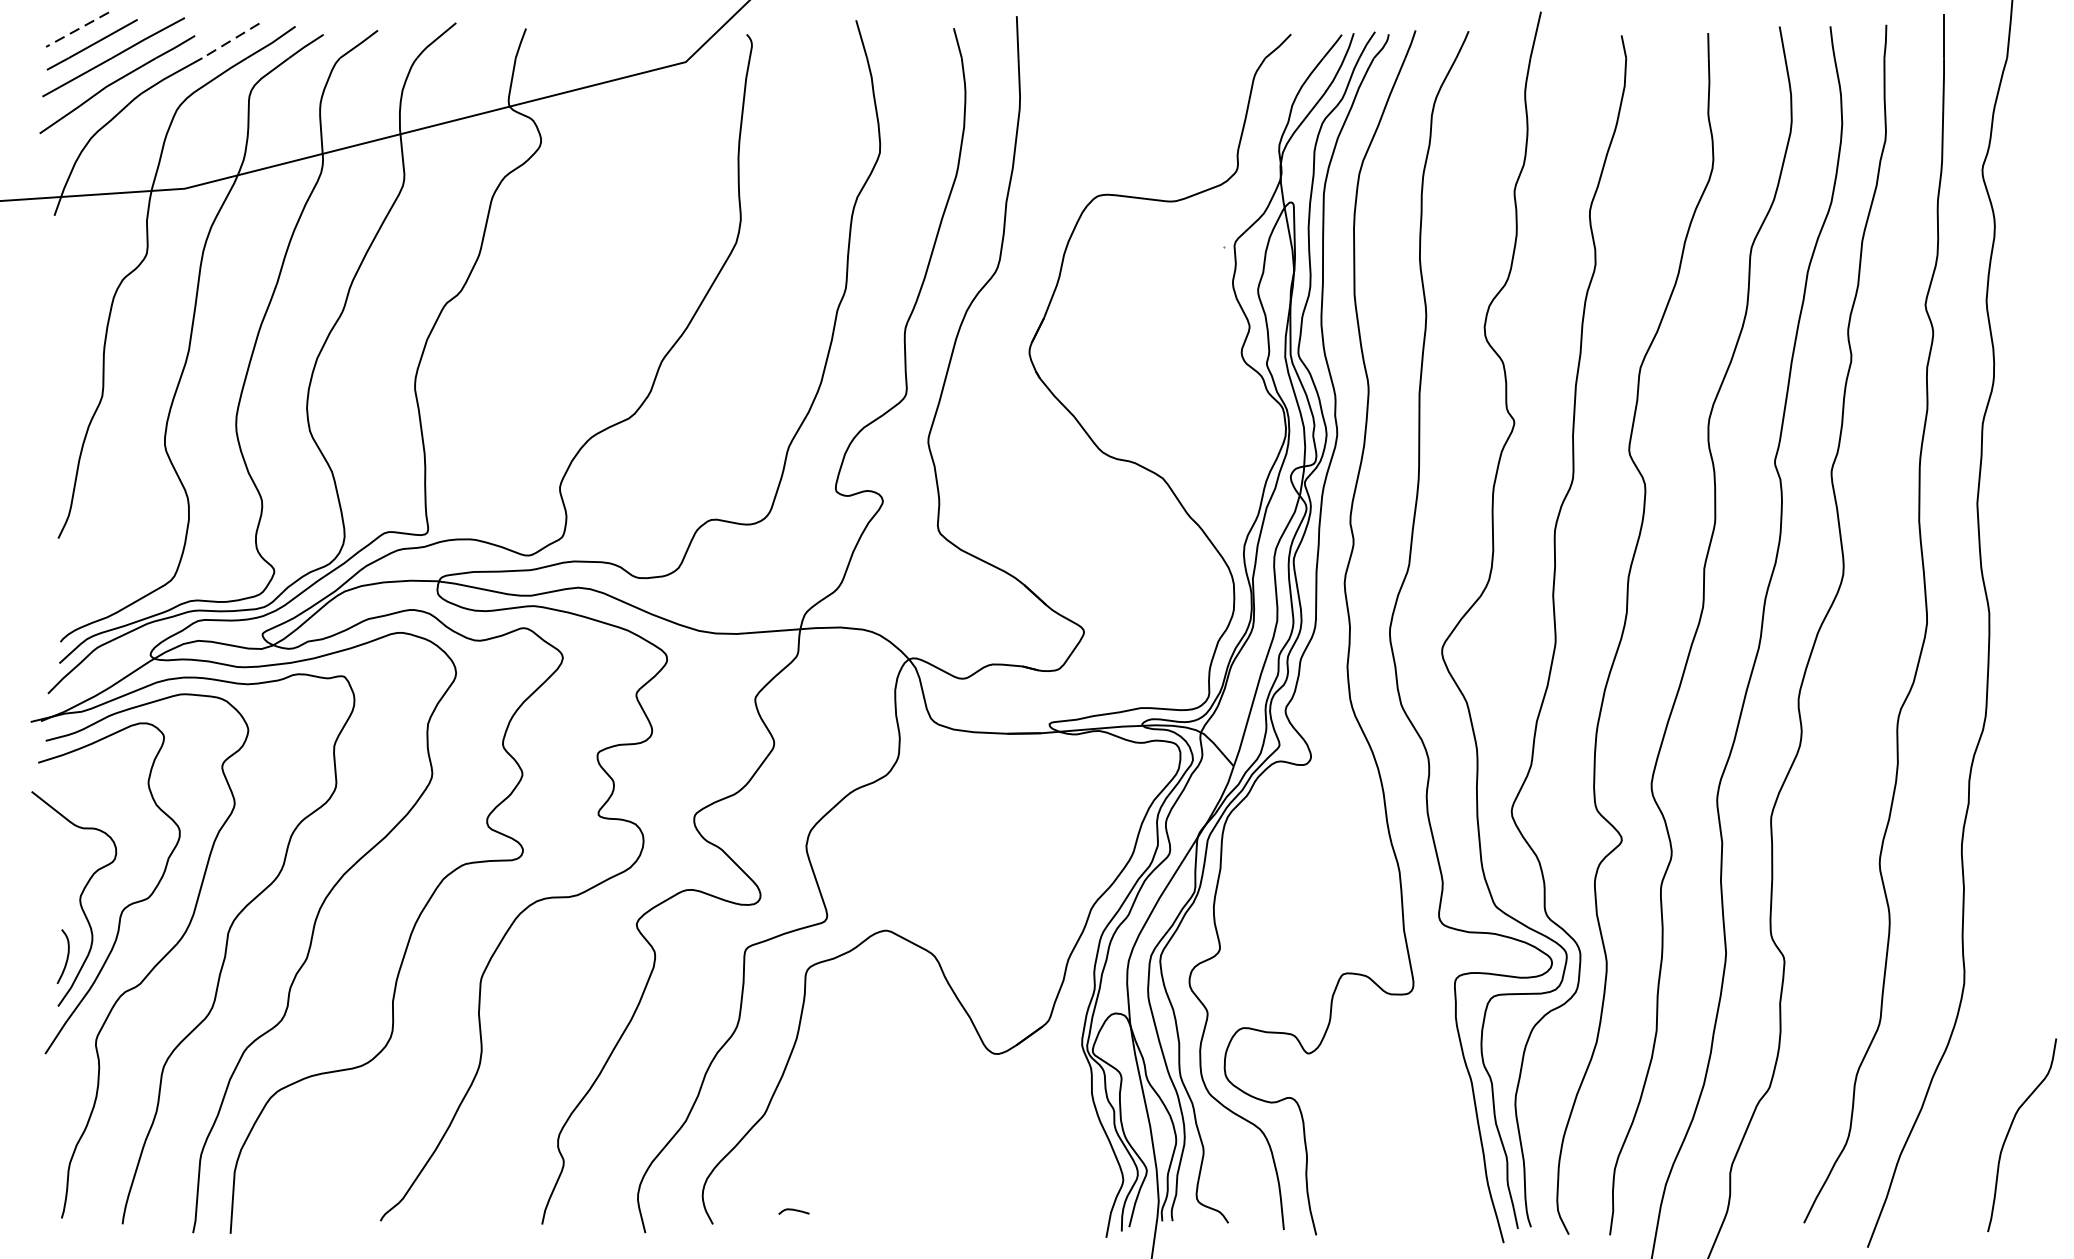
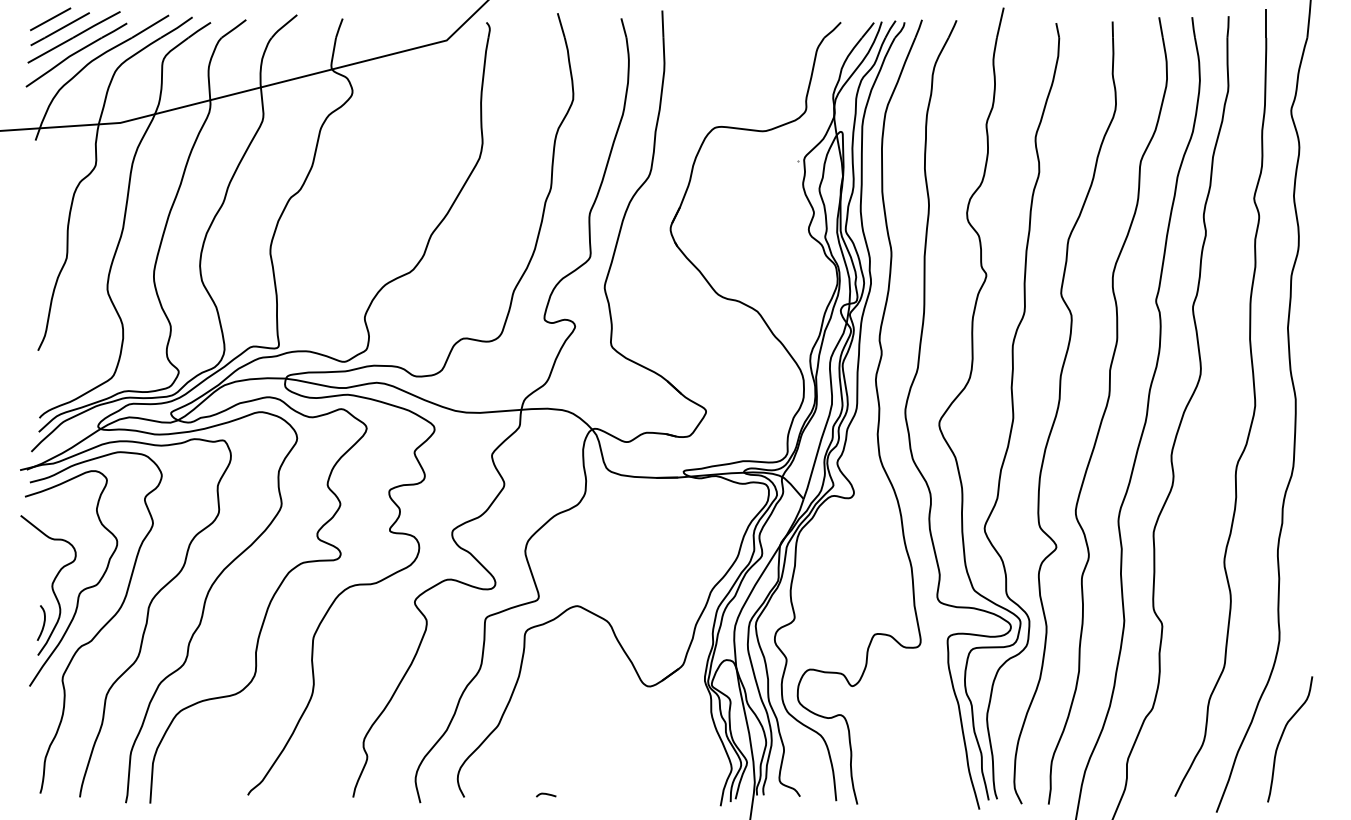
line: (77, 29) -> (50, 19), dashed -> solid
line: (230, 40) -> (150, 26), dashed -> solid
curve: (2010, 1132) -> (1282, 737), moved
curve: (794, 1210) -> (546, 794), moved

